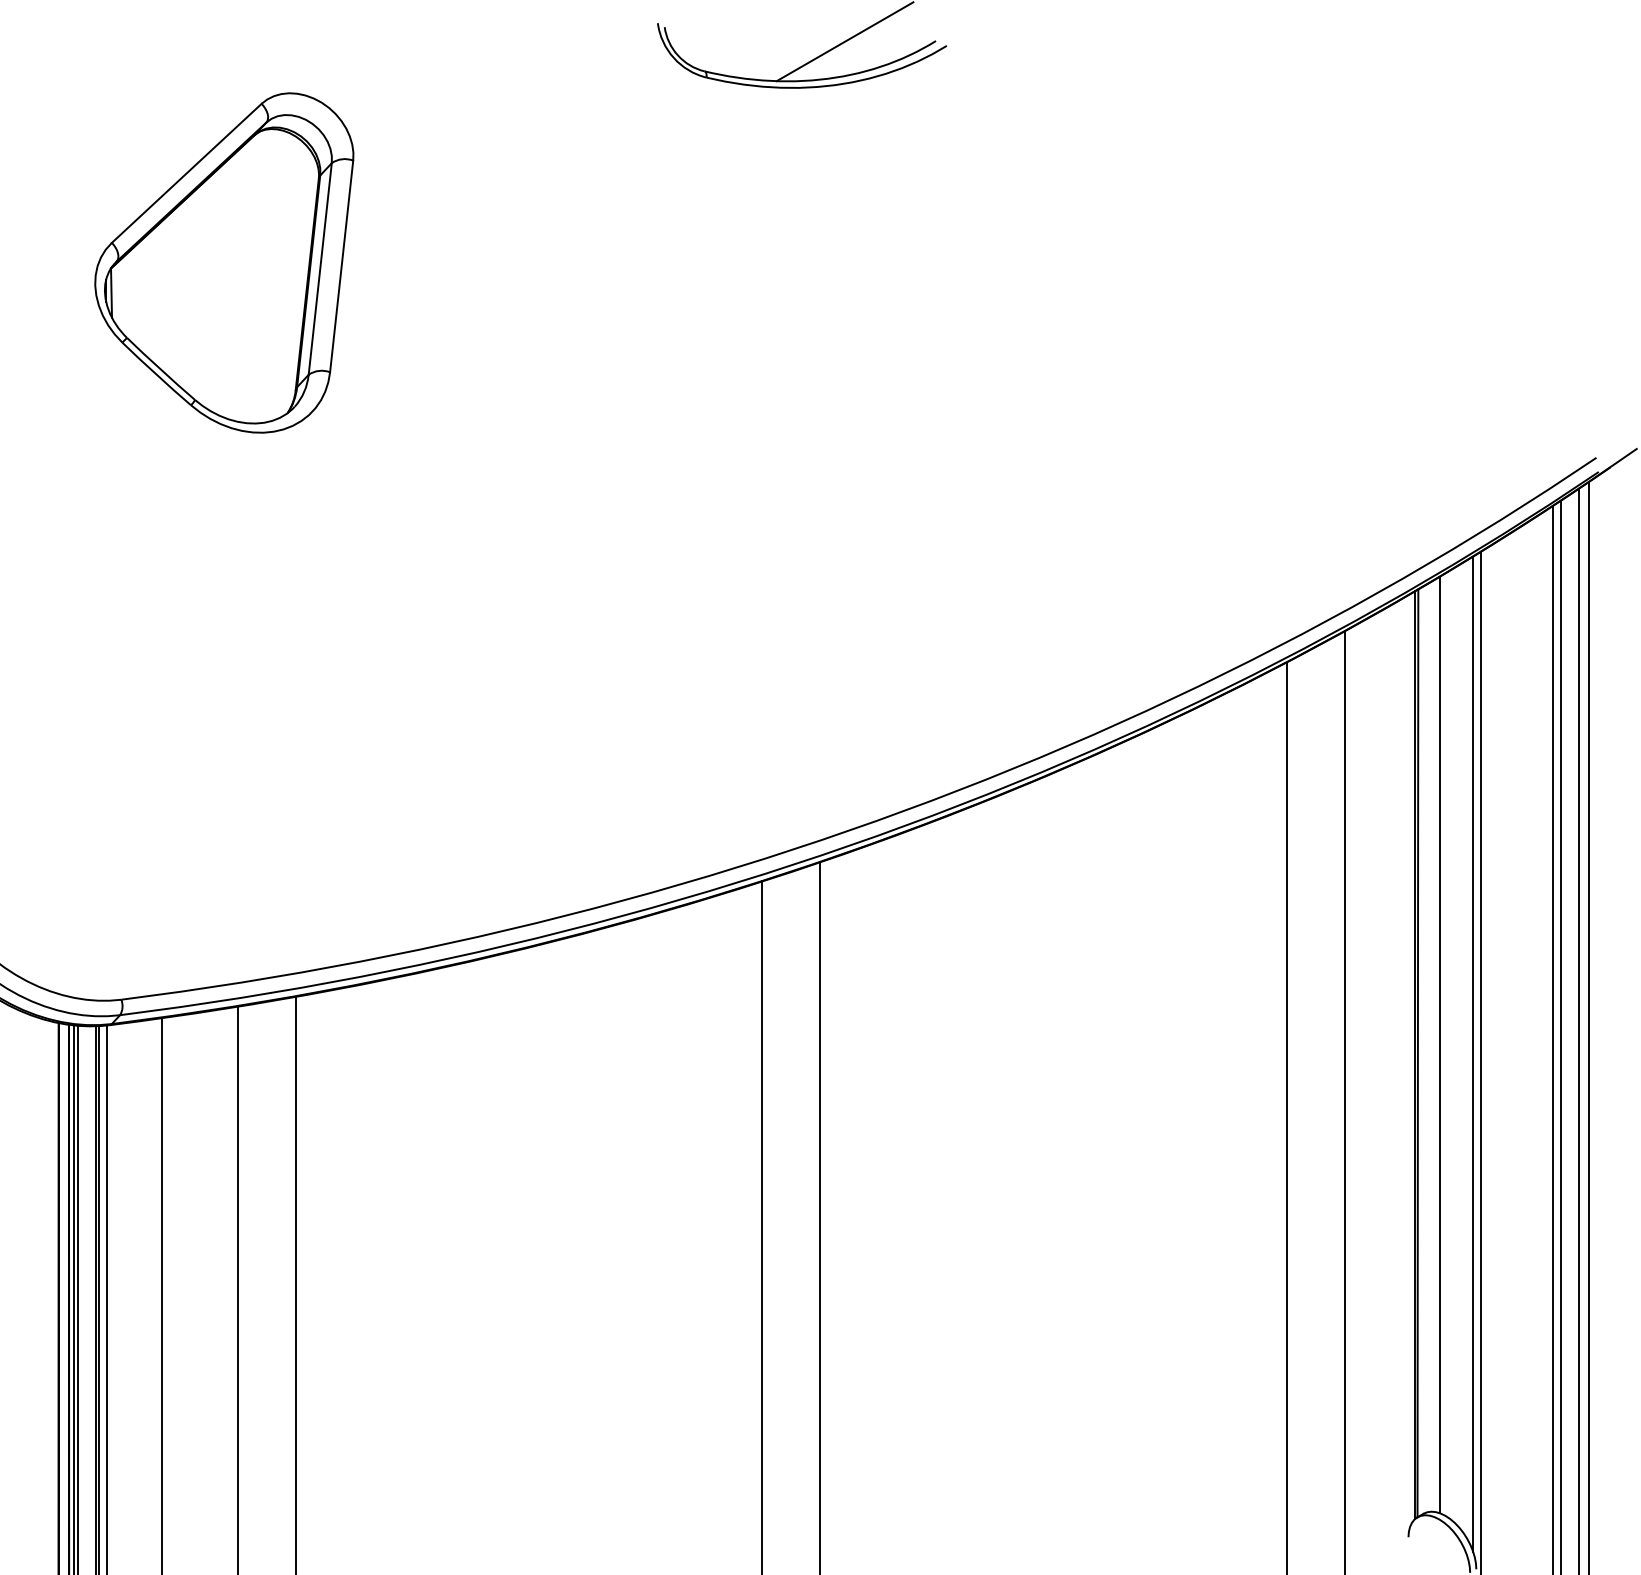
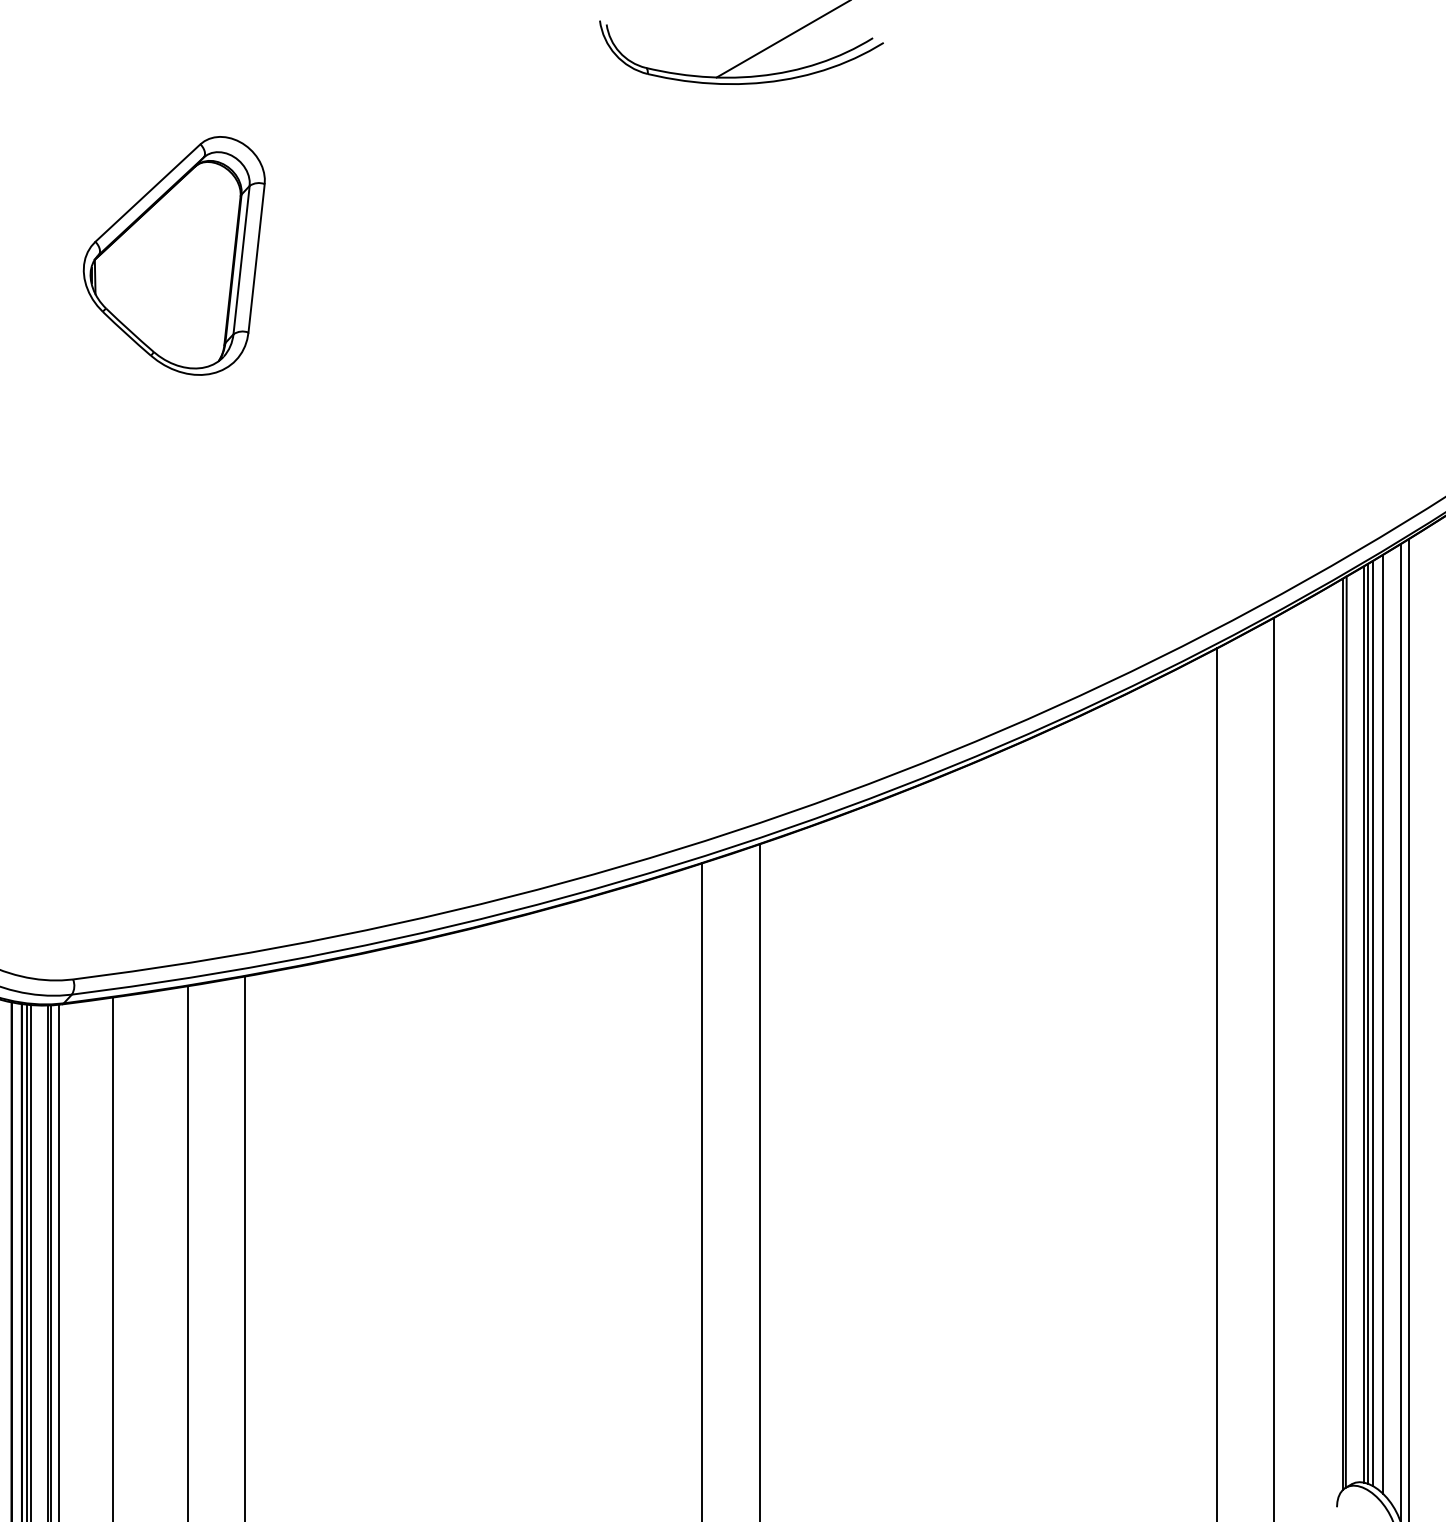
part: (224, 262) -> (174, 255), size x0.71
line: (1444, 1044) -> (1372, 1023), added
line: (1435, 1045) -> (1363, 1024), added
line: (1455, 1045) -> (1383, 1024), added

